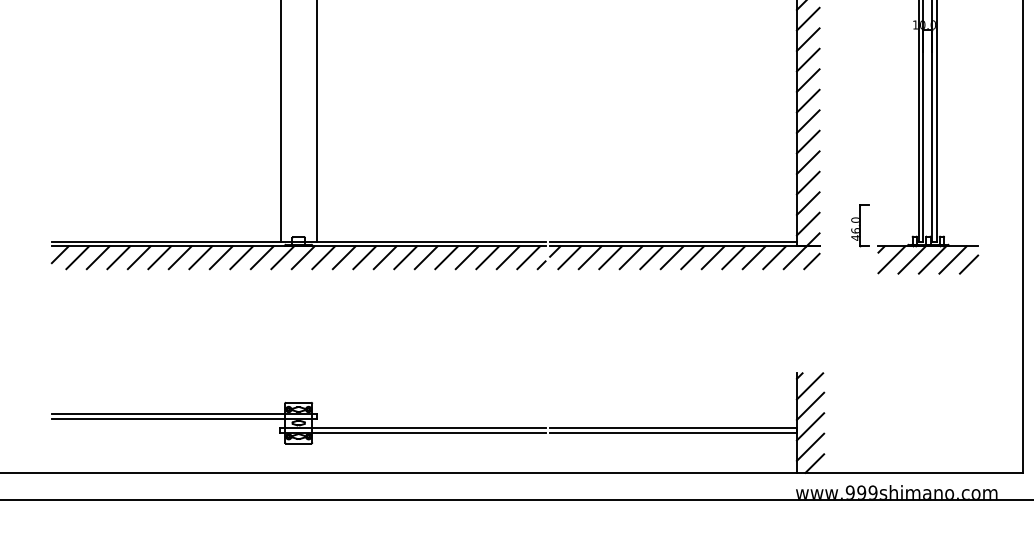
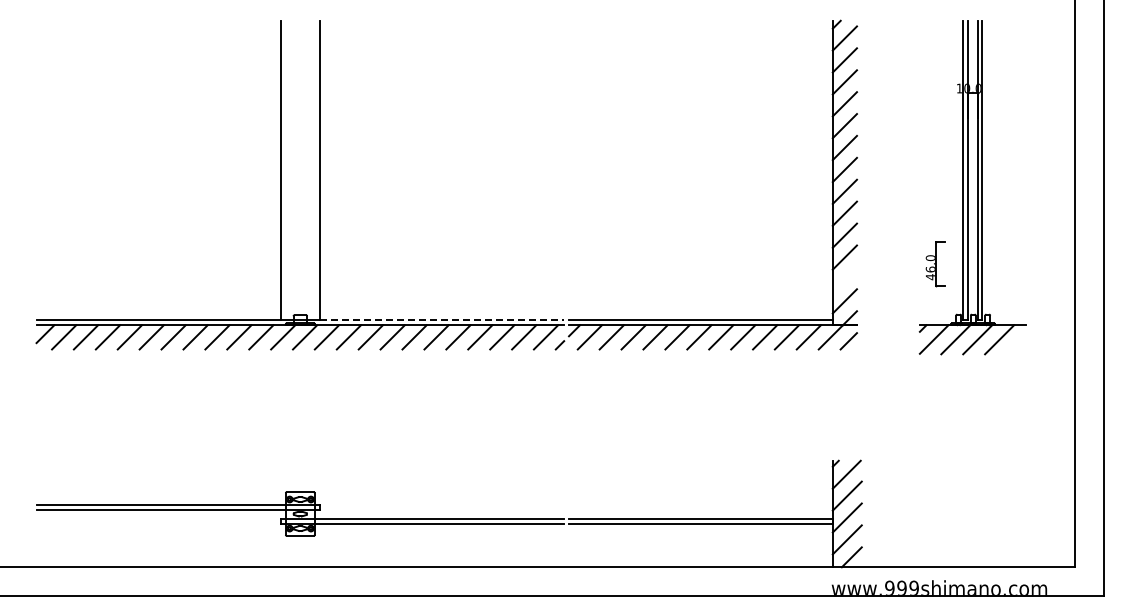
line: (807, 203) -> (844, 279), removed
part: (860, 226) -> (935, 264), moved
line: (431, 242) -> (442, 320), solid -> dashed
line: (968, 264) -> (1016, 344), removed

